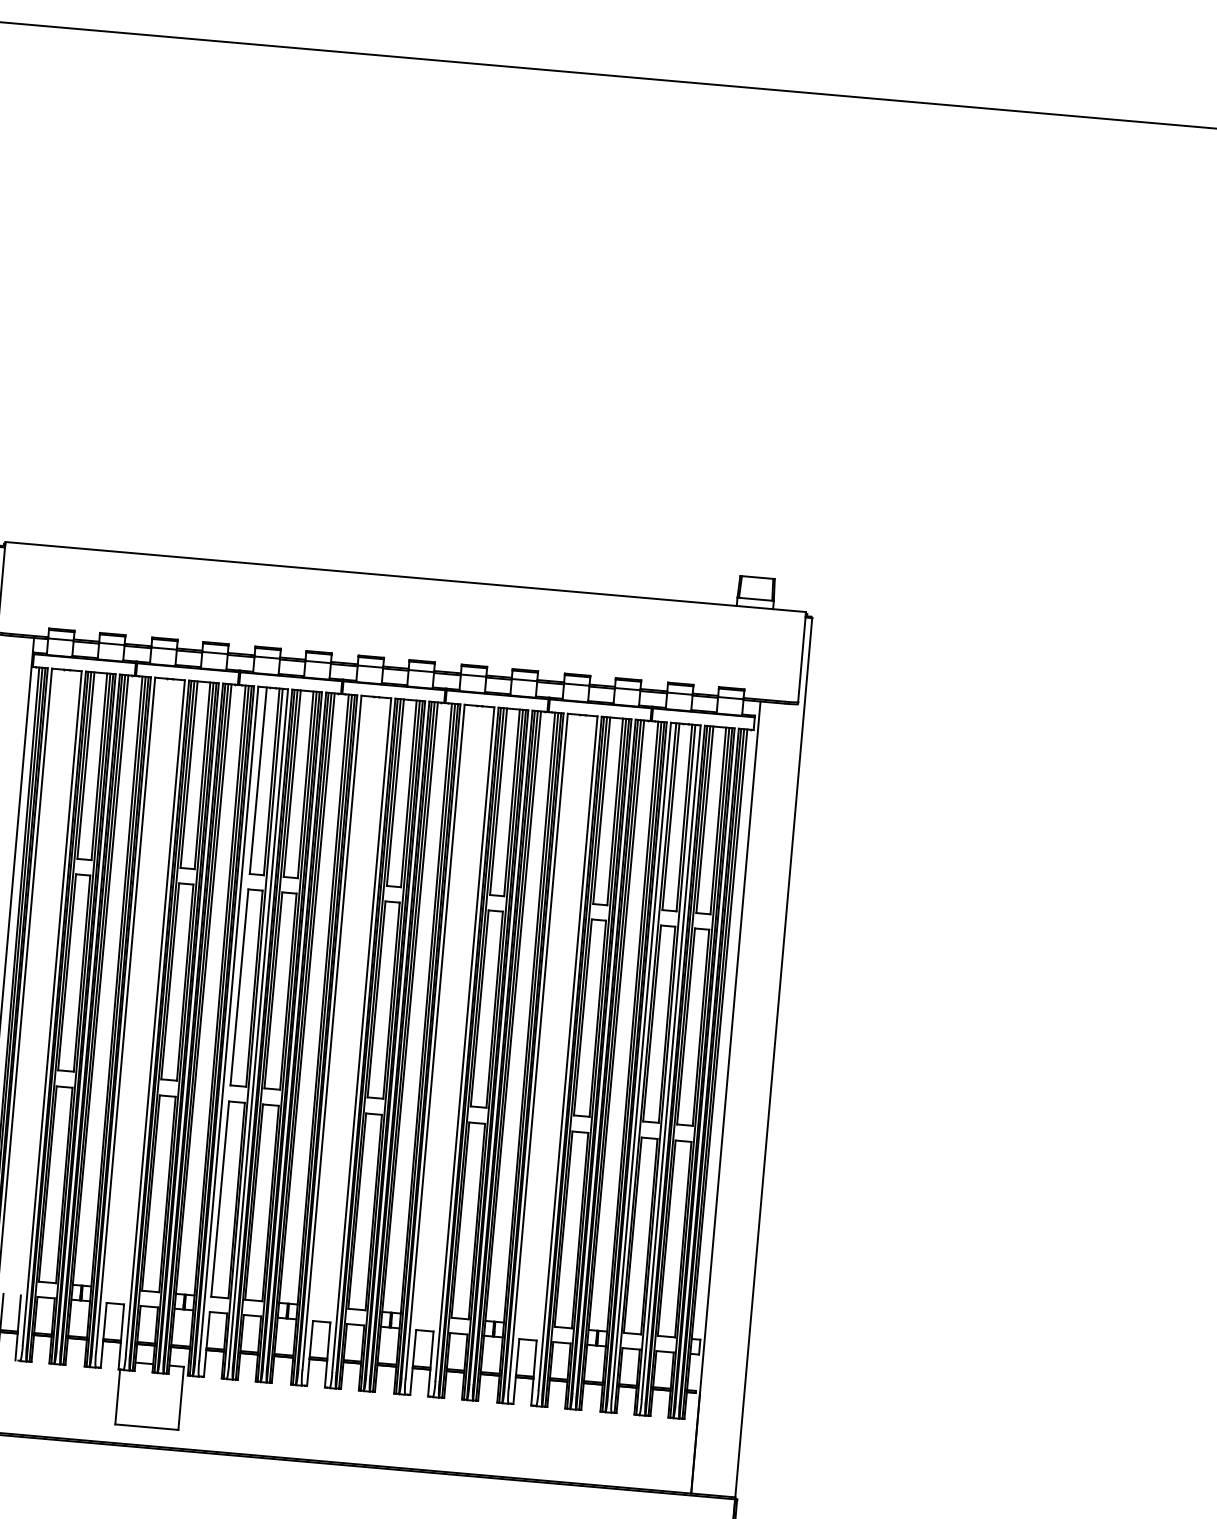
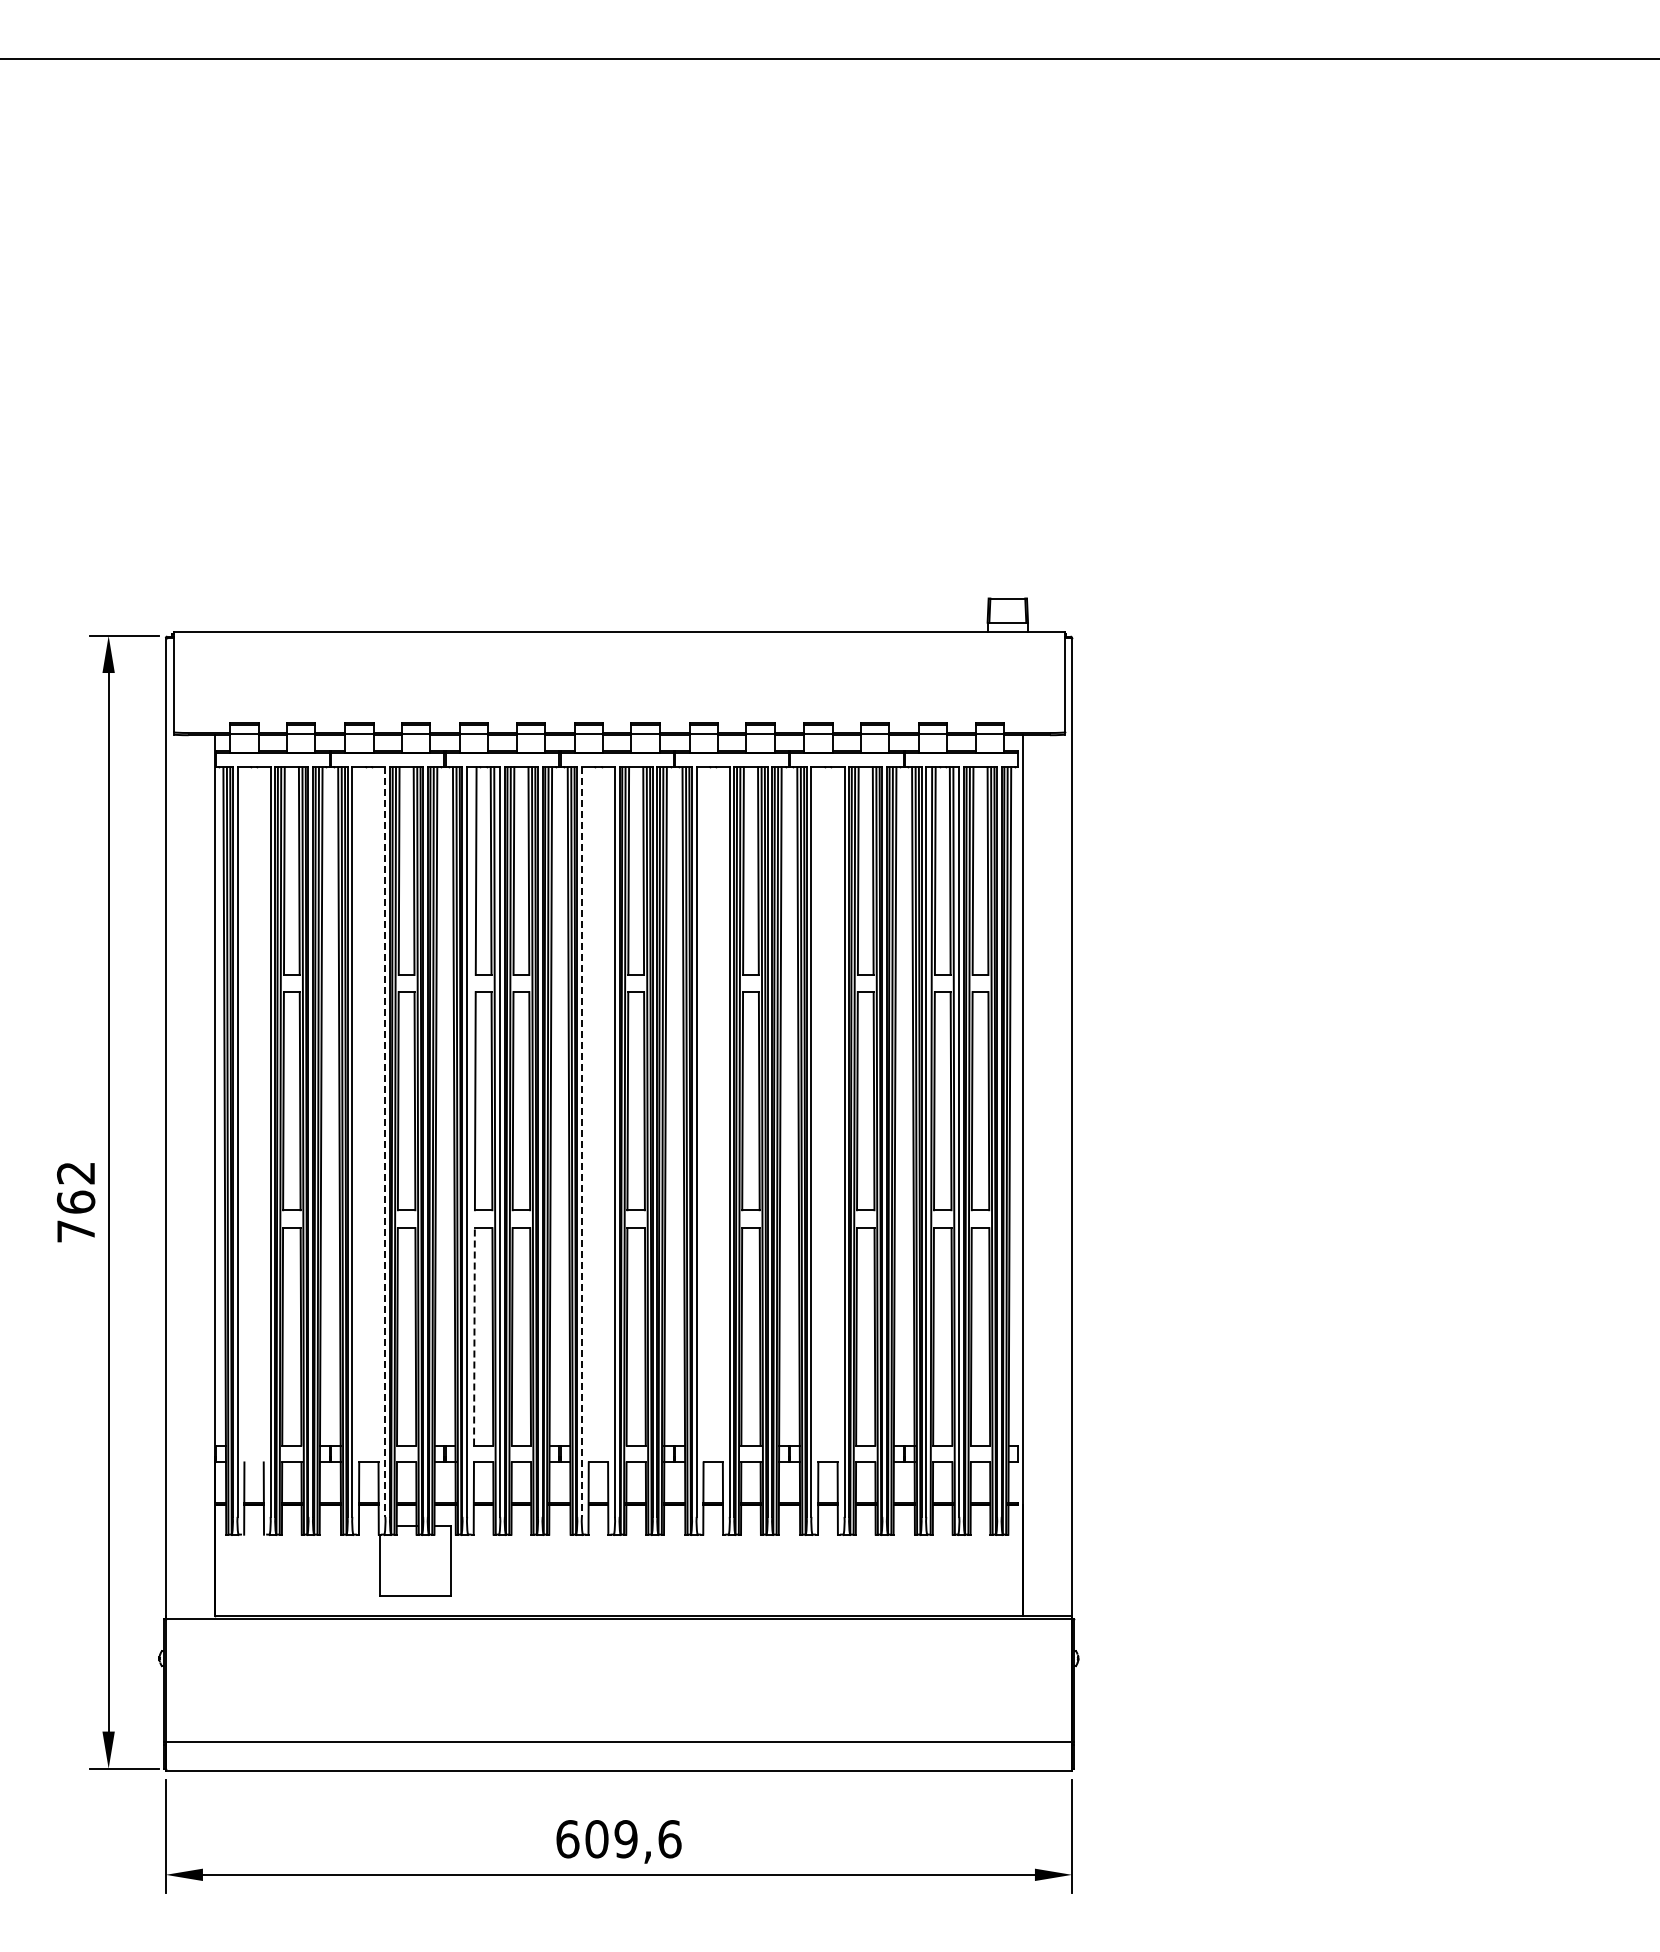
line: (155, 1017) -> (385, 1142), solid -> dashed
line: (331, 1032) -> (581, 1142), solid -> dashed
line: (220, 1198) -> (474, 1336), solid -> dashed

